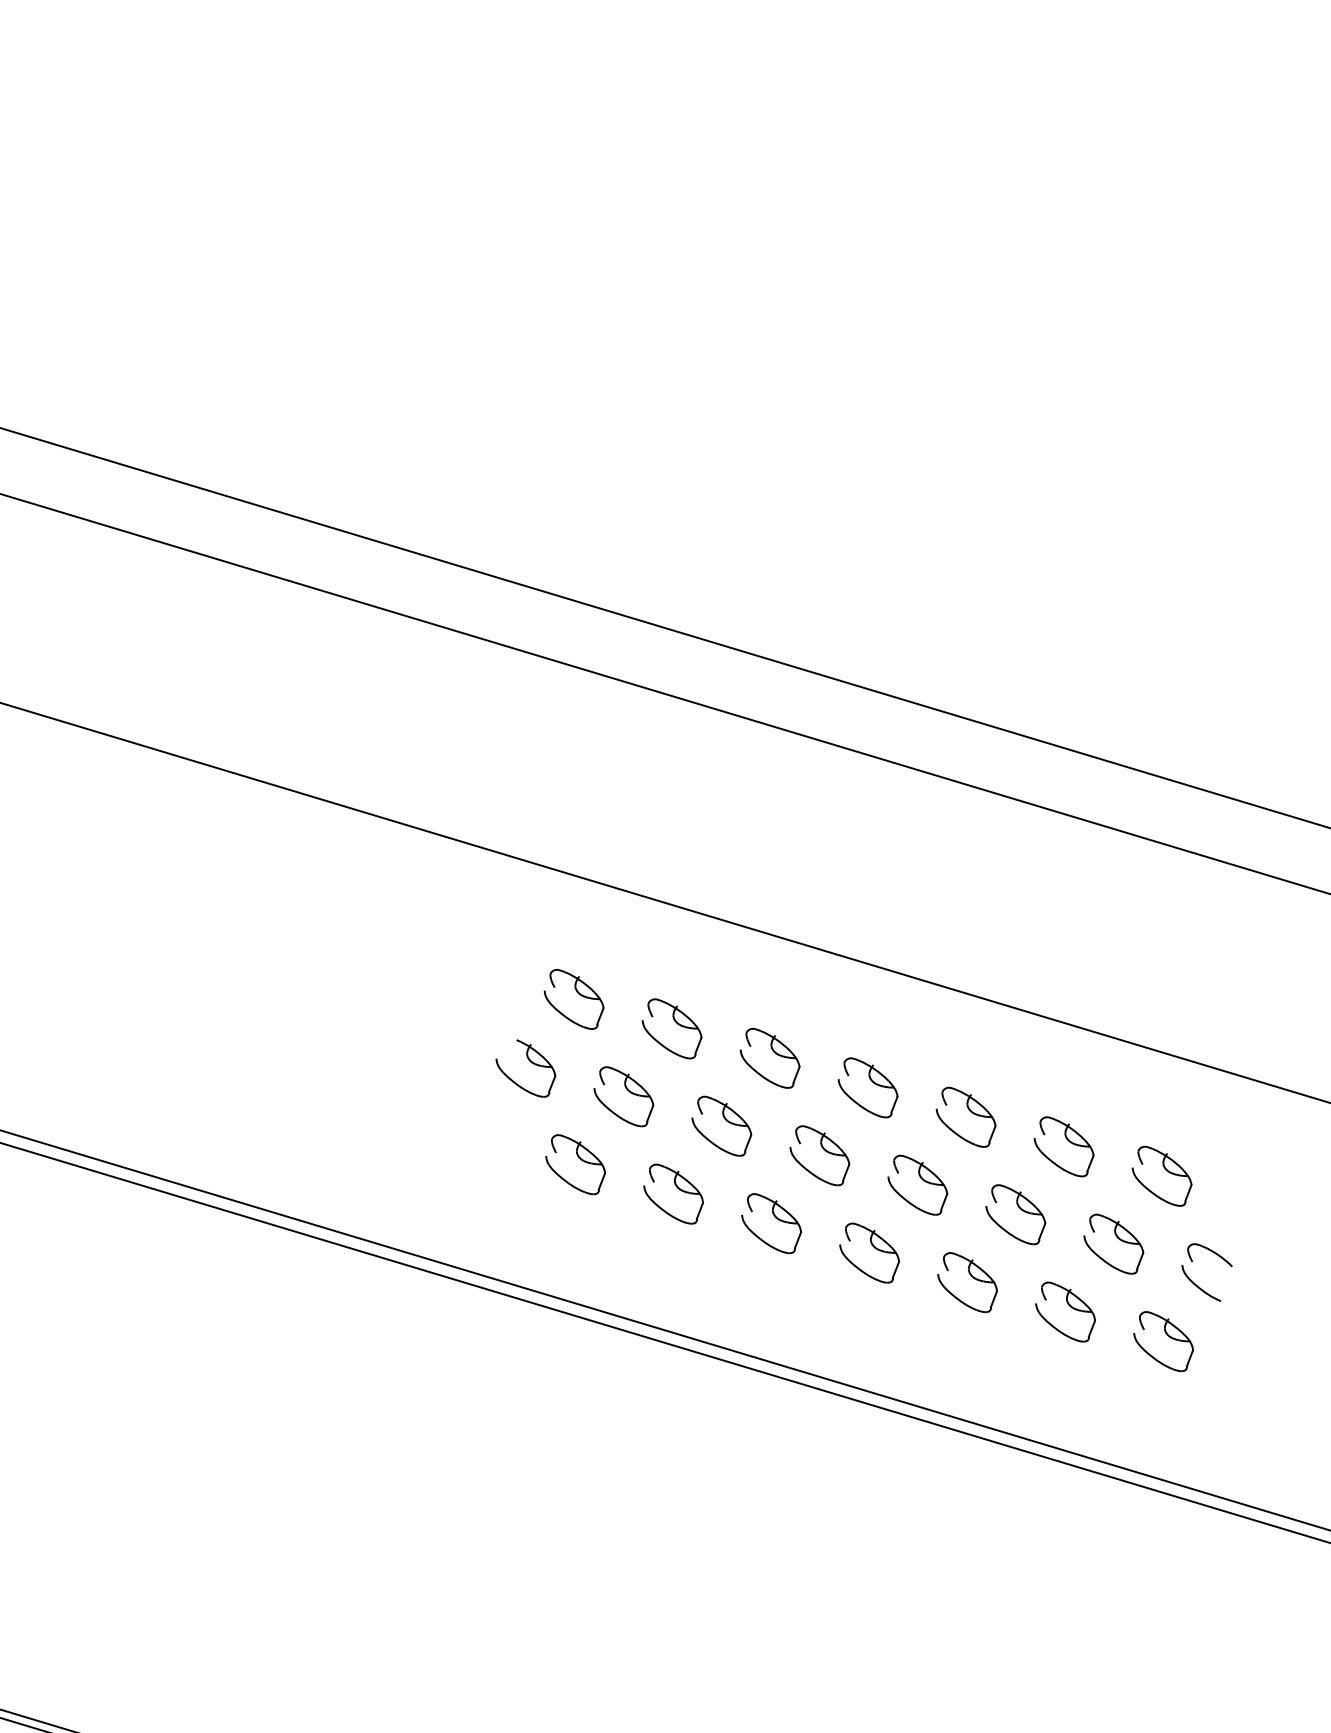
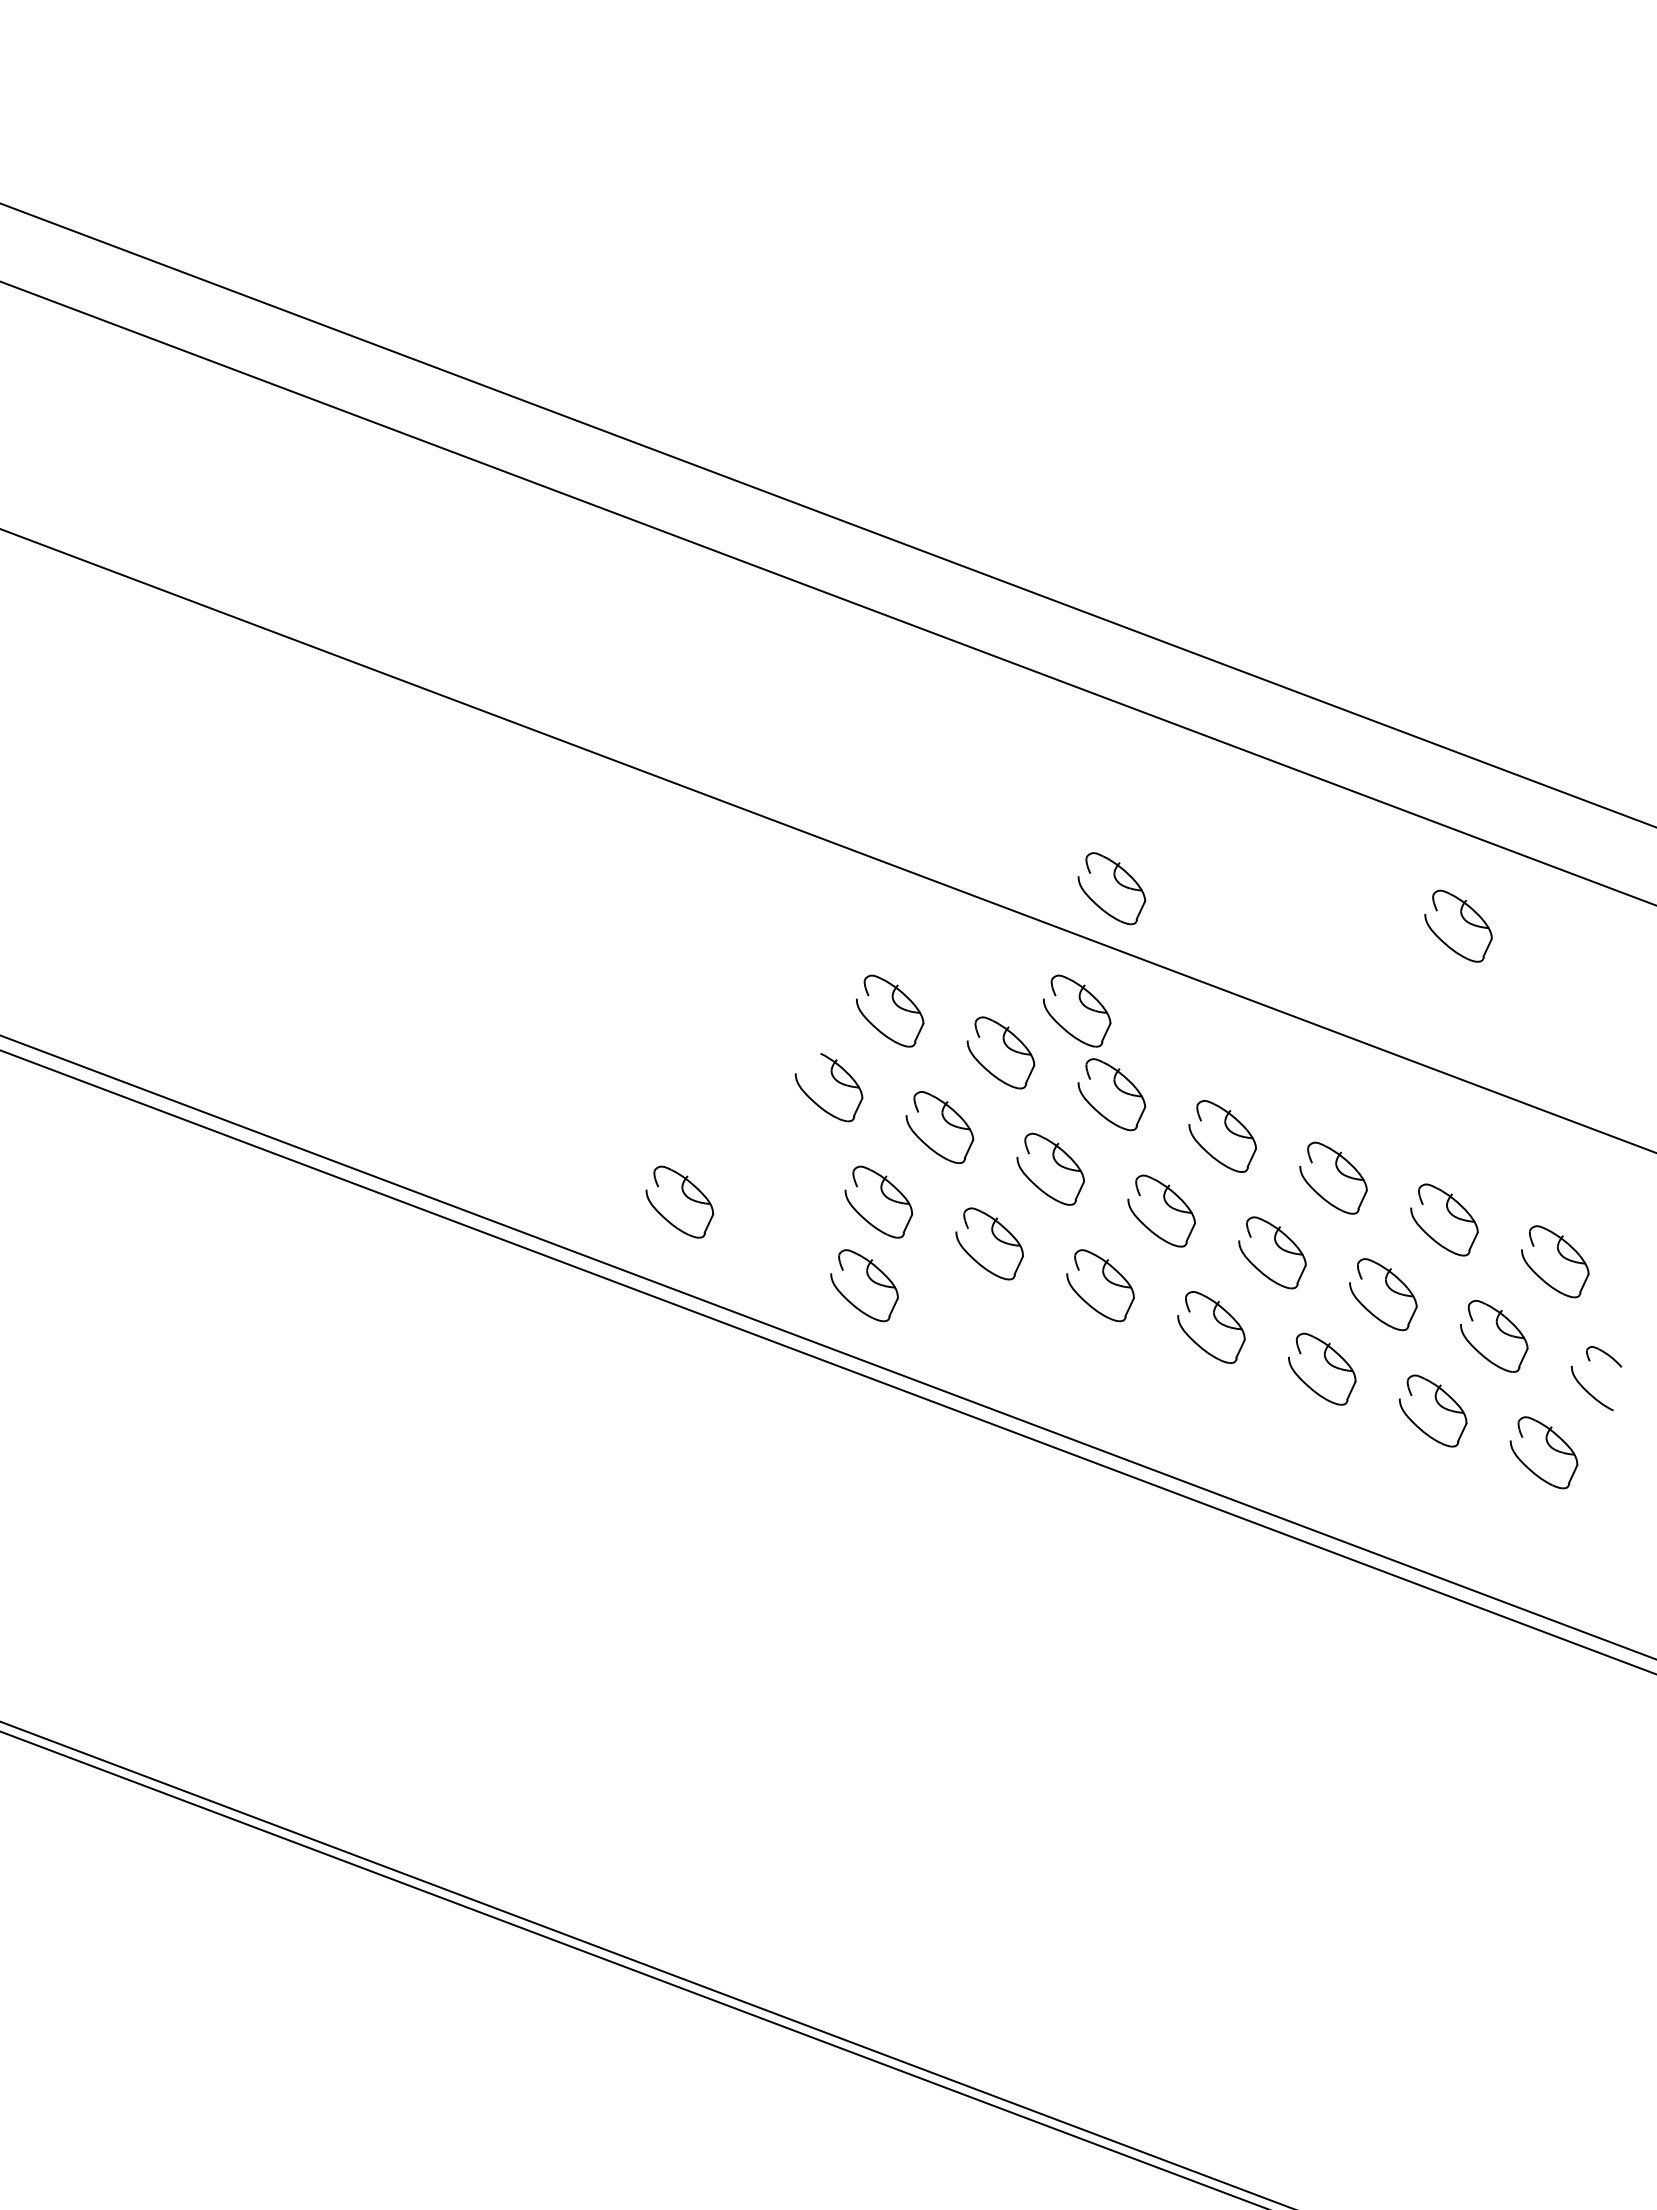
part: (762, 875) -> (1117, 882), added
part: (1062, 886) -> (1463, 919), added
part: (739, 983) -> (1082, 1005), added
part: (407, 1170) -> (684, 1195), added
part: (572, 1231) -> (869, 1279), added
part: (1209, 1255) -> (1603, 1356), size x0.7

